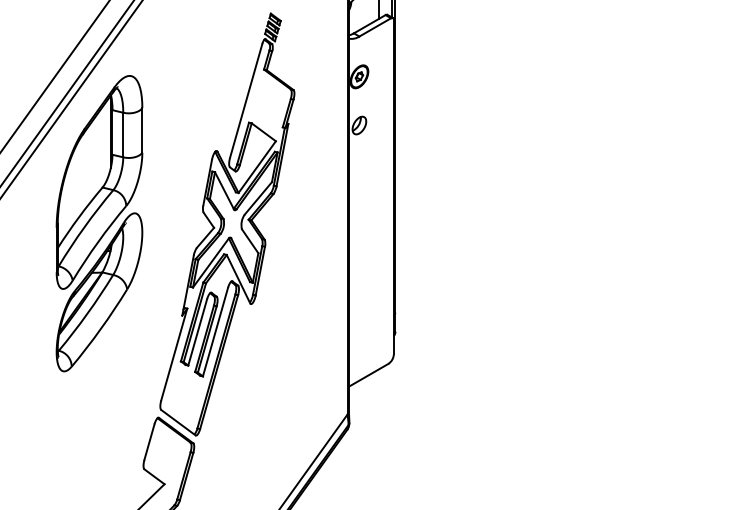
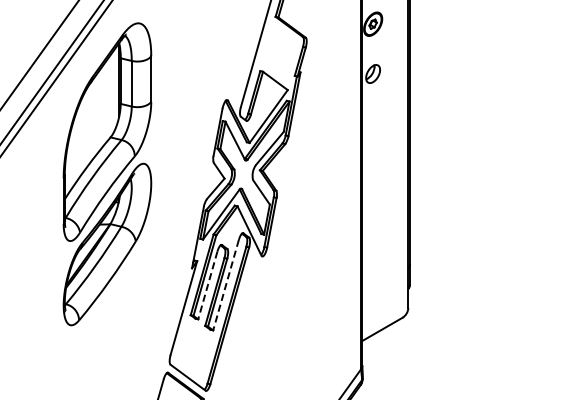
line: (197, 332) -> (207, 285), solid -> dashed
line: (215, 332) -> (226, 285), solid -> dashed

